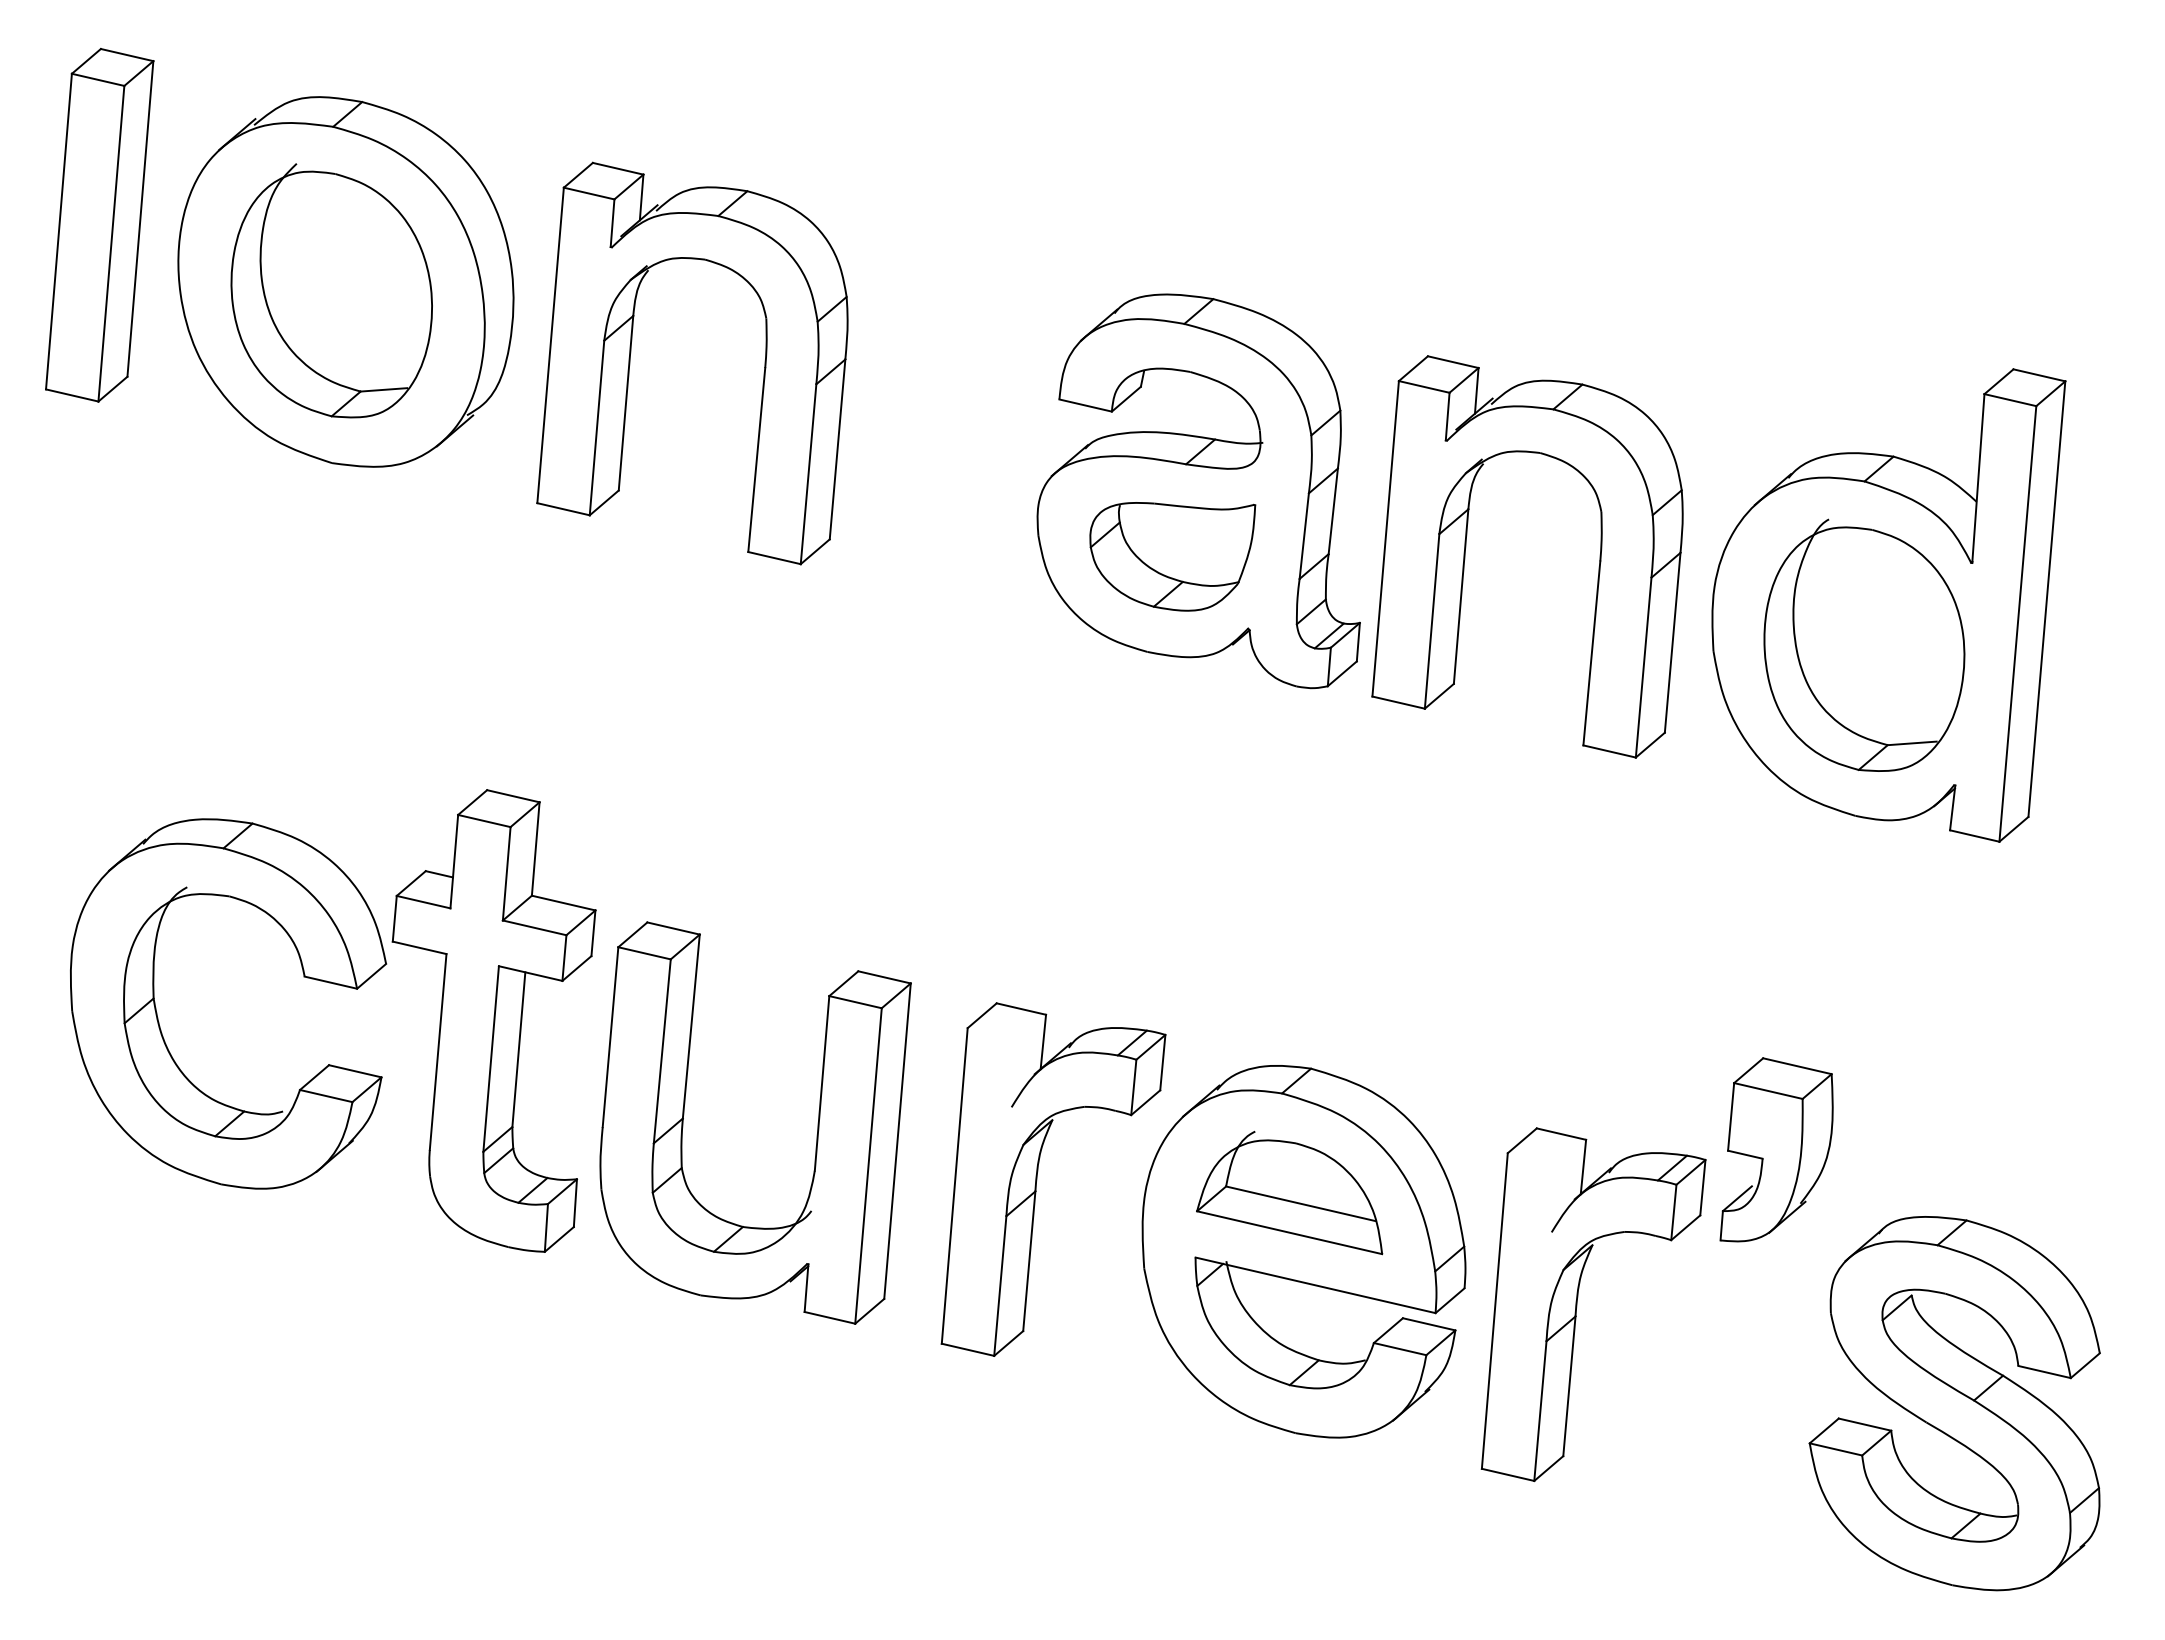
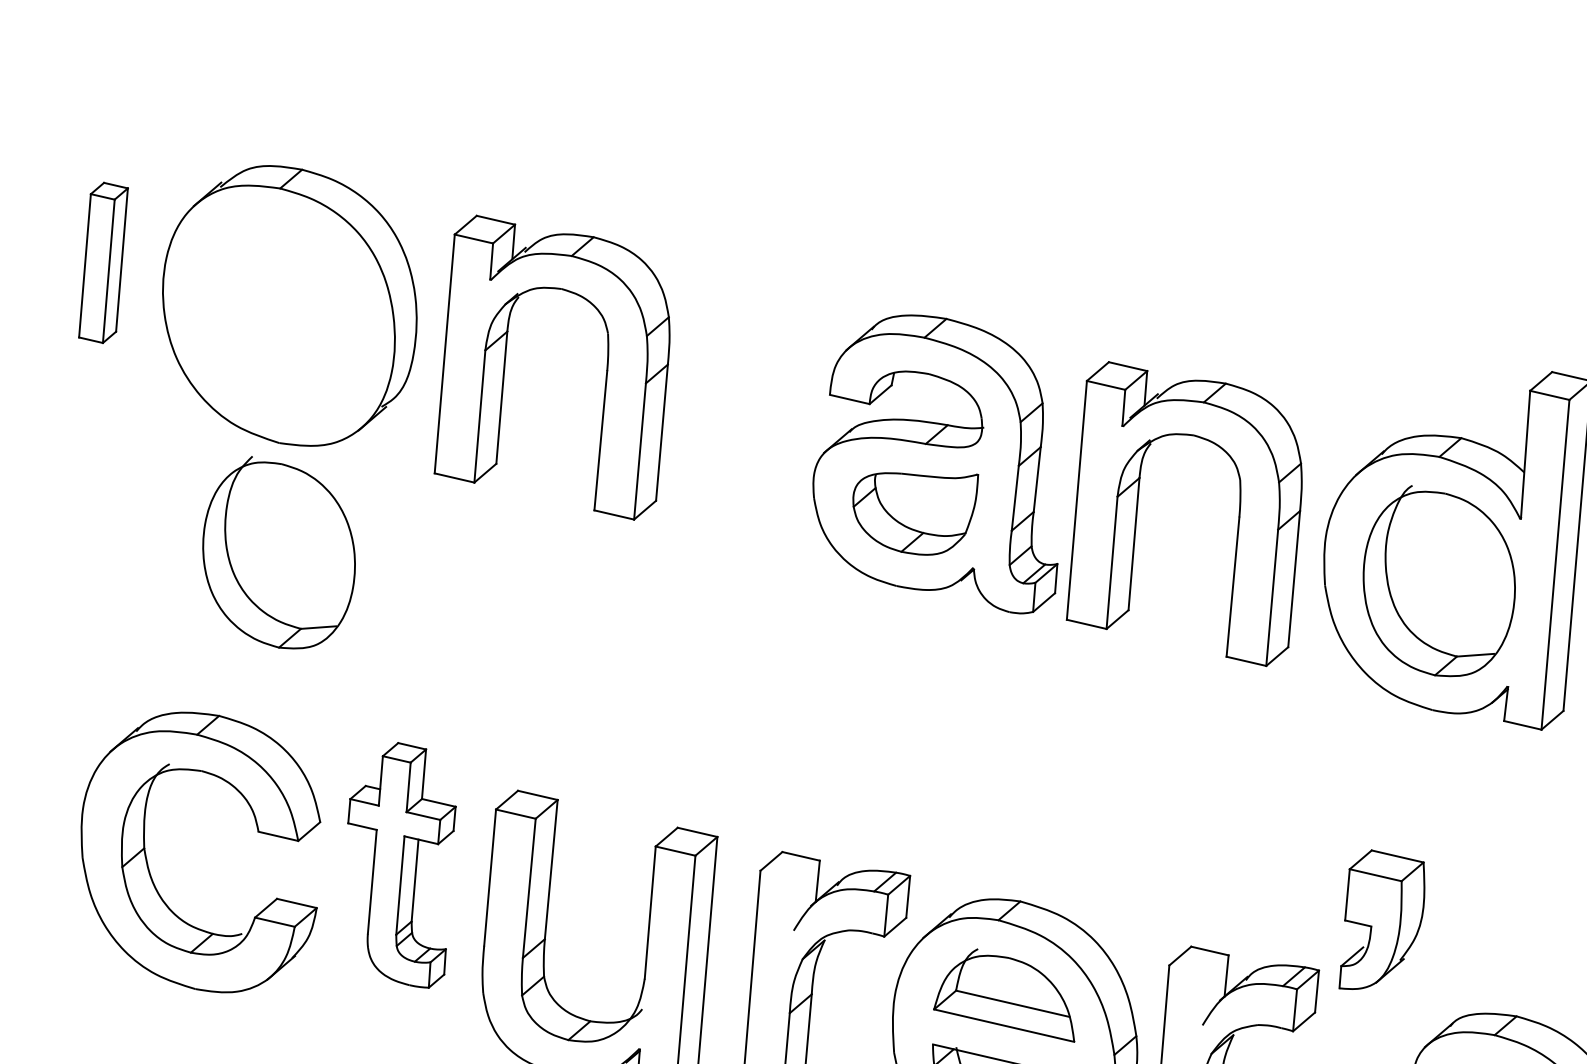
part: (99, 224) -> (103, 262), size x0.6
part: (331, 290) -> (278, 552), moved
part: (493, 1020) -> (401, 865), size x0.7
part: (1776, 1149) -> (1381, 919), moved

